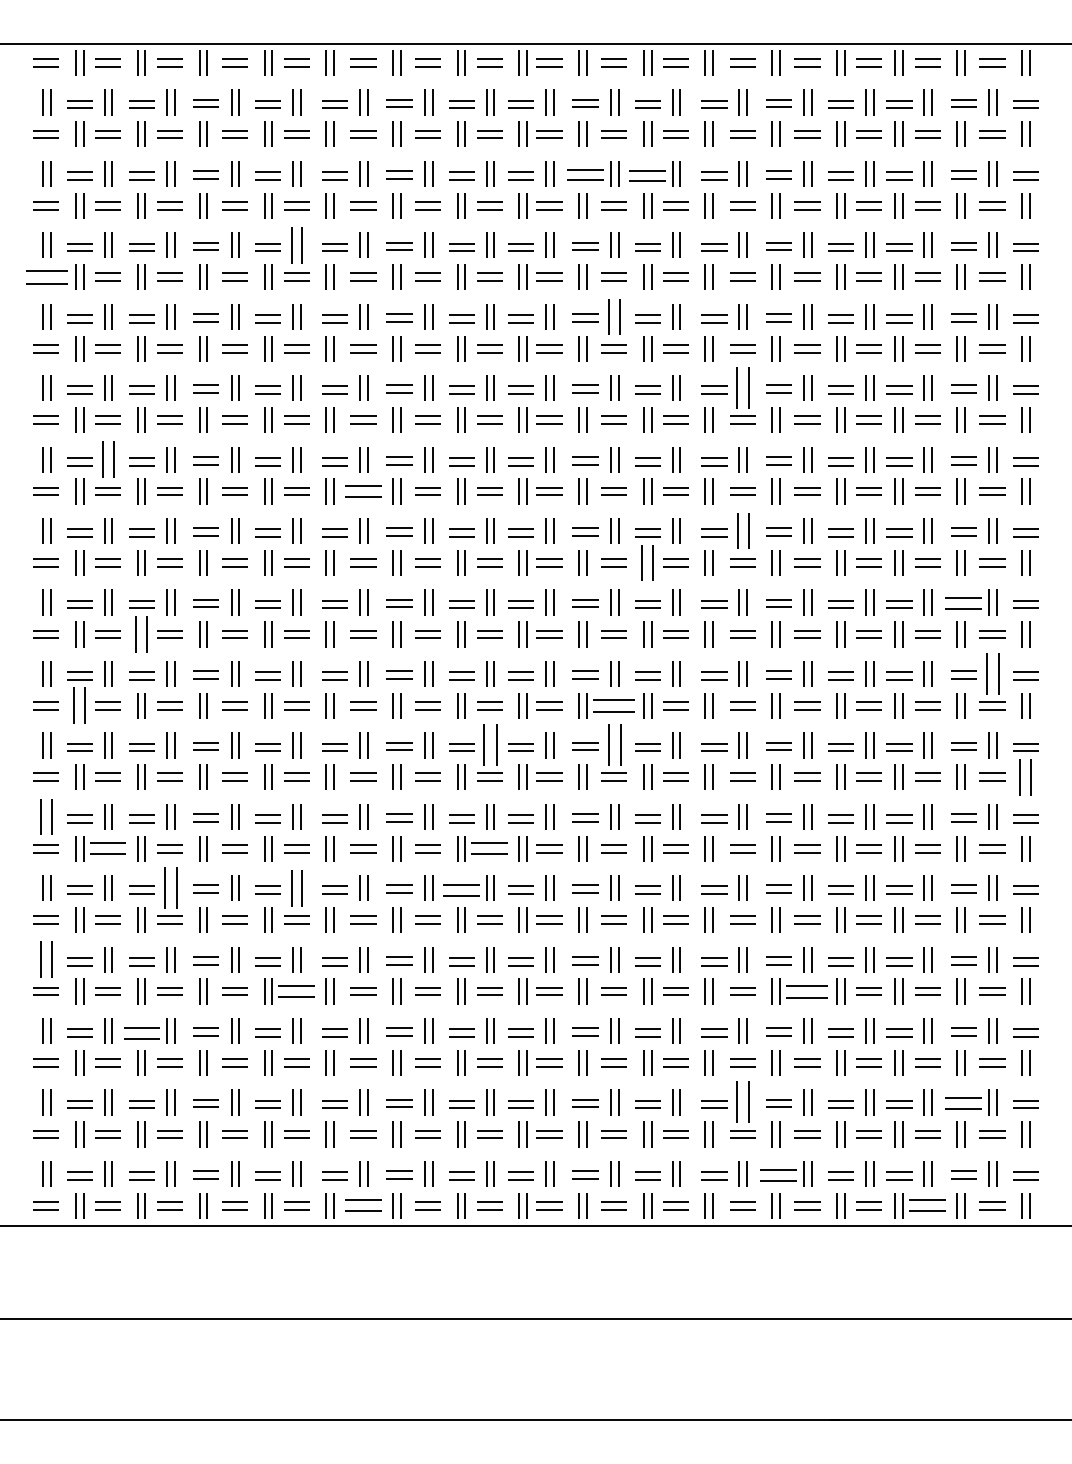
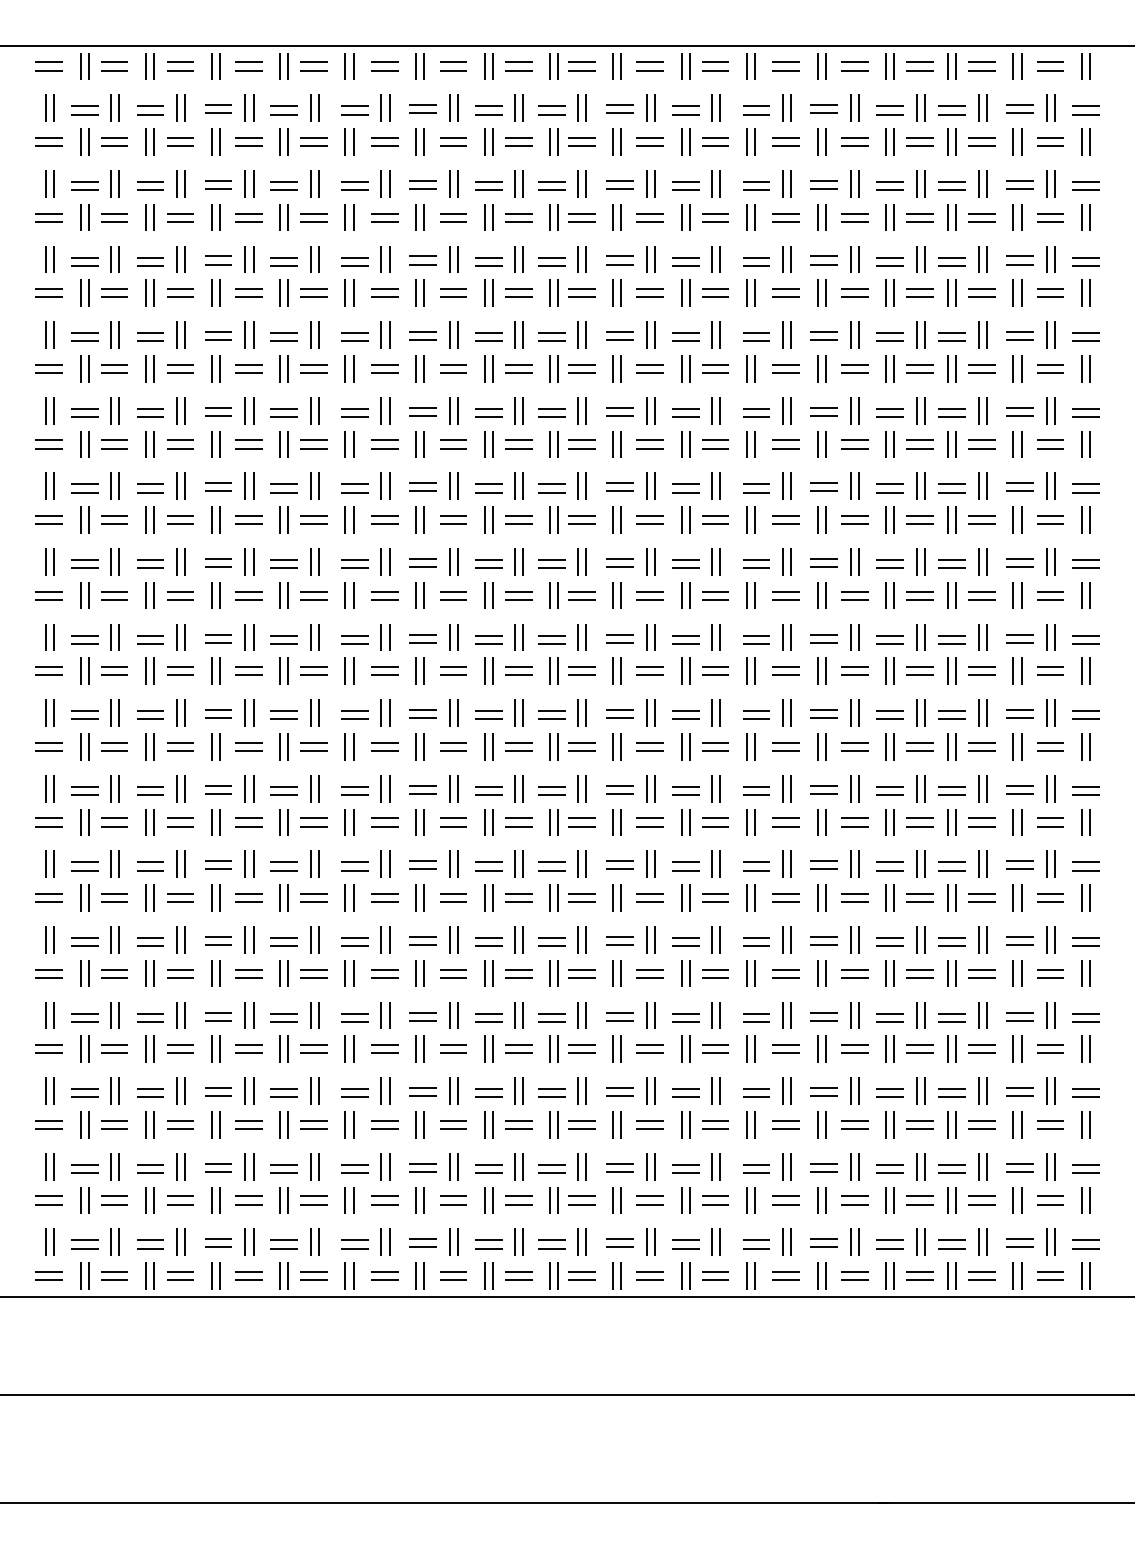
part: (585, 174) -> (619, 184), size x0.71
part: (647, 175) -> (685, 185), size x0.71
part: (296, 245) -> (314, 259), size x0.71
part: (45, 276) -> (48, 292), size x0.62
part: (614, 316) -> (650, 334), size x0.71
part: (742, 388) -> (786, 410), size x0.62
part: (107, 458) -> (114, 485), size x0.71
part: (363, 491) -> (384, 519), size x0.71
part: (742, 530) -> (786, 561), size x0.71
part: (647, 562) -> (685, 595), size x0.71
part: (963, 603) -> (1019, 638), size x0.71
part: (141, 633) -> (149, 670), size x0.71
part: (992, 673) -> (1050, 712), size x0.62
part: (79, 705) -> (84, 746), size x0.71
part: (613, 705) -> (649, 746), size x0.62
part: (489, 745) -> (518, 788), size x0.62
part: (614, 745) -> (650, 788), size x0.62
part: (1025, 777) -> (1085, 822), size x0.71
part: (46, 816) -> (49, 863), size x0.71
part: (107, 848) -> (114, 897), size x0.71
part: (489, 848) -> (518, 897), size x0.71
part: (170, 887) -> (180, 939), size x0.62
part: (296, 887) -> (314, 939), size x0.71
part: (461, 889) -> (488, 941), size x0.71
part: (46, 959) -> (49, 1015), size x0.71
part: (295, 990) -> (313, 1048), size x0.71
part: (807, 990) -> (854, 1048), size x0.62
part: (141, 1032) -> (150, 1092), size x0.71
part: (742, 1102) -> (786, 1166), size x0.62
part: (963, 1103) -> (1019, 1167), size x0.71
part: (777, 1174) -> (823, 1242), size x0.71
part: (363, 1205) -> (384, 1275), size x0.71
part: (927, 1205) -> (981, 1275), size x0.71

